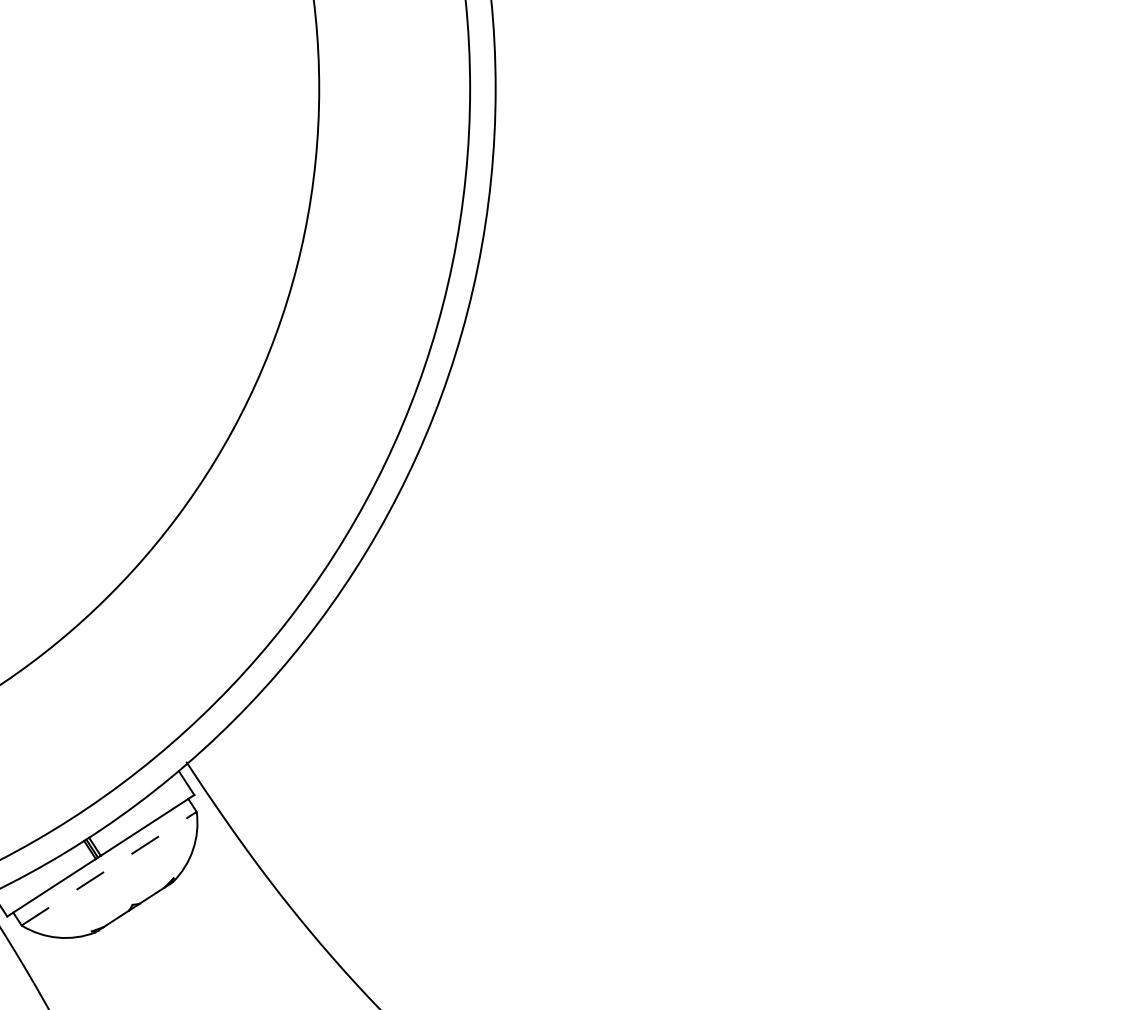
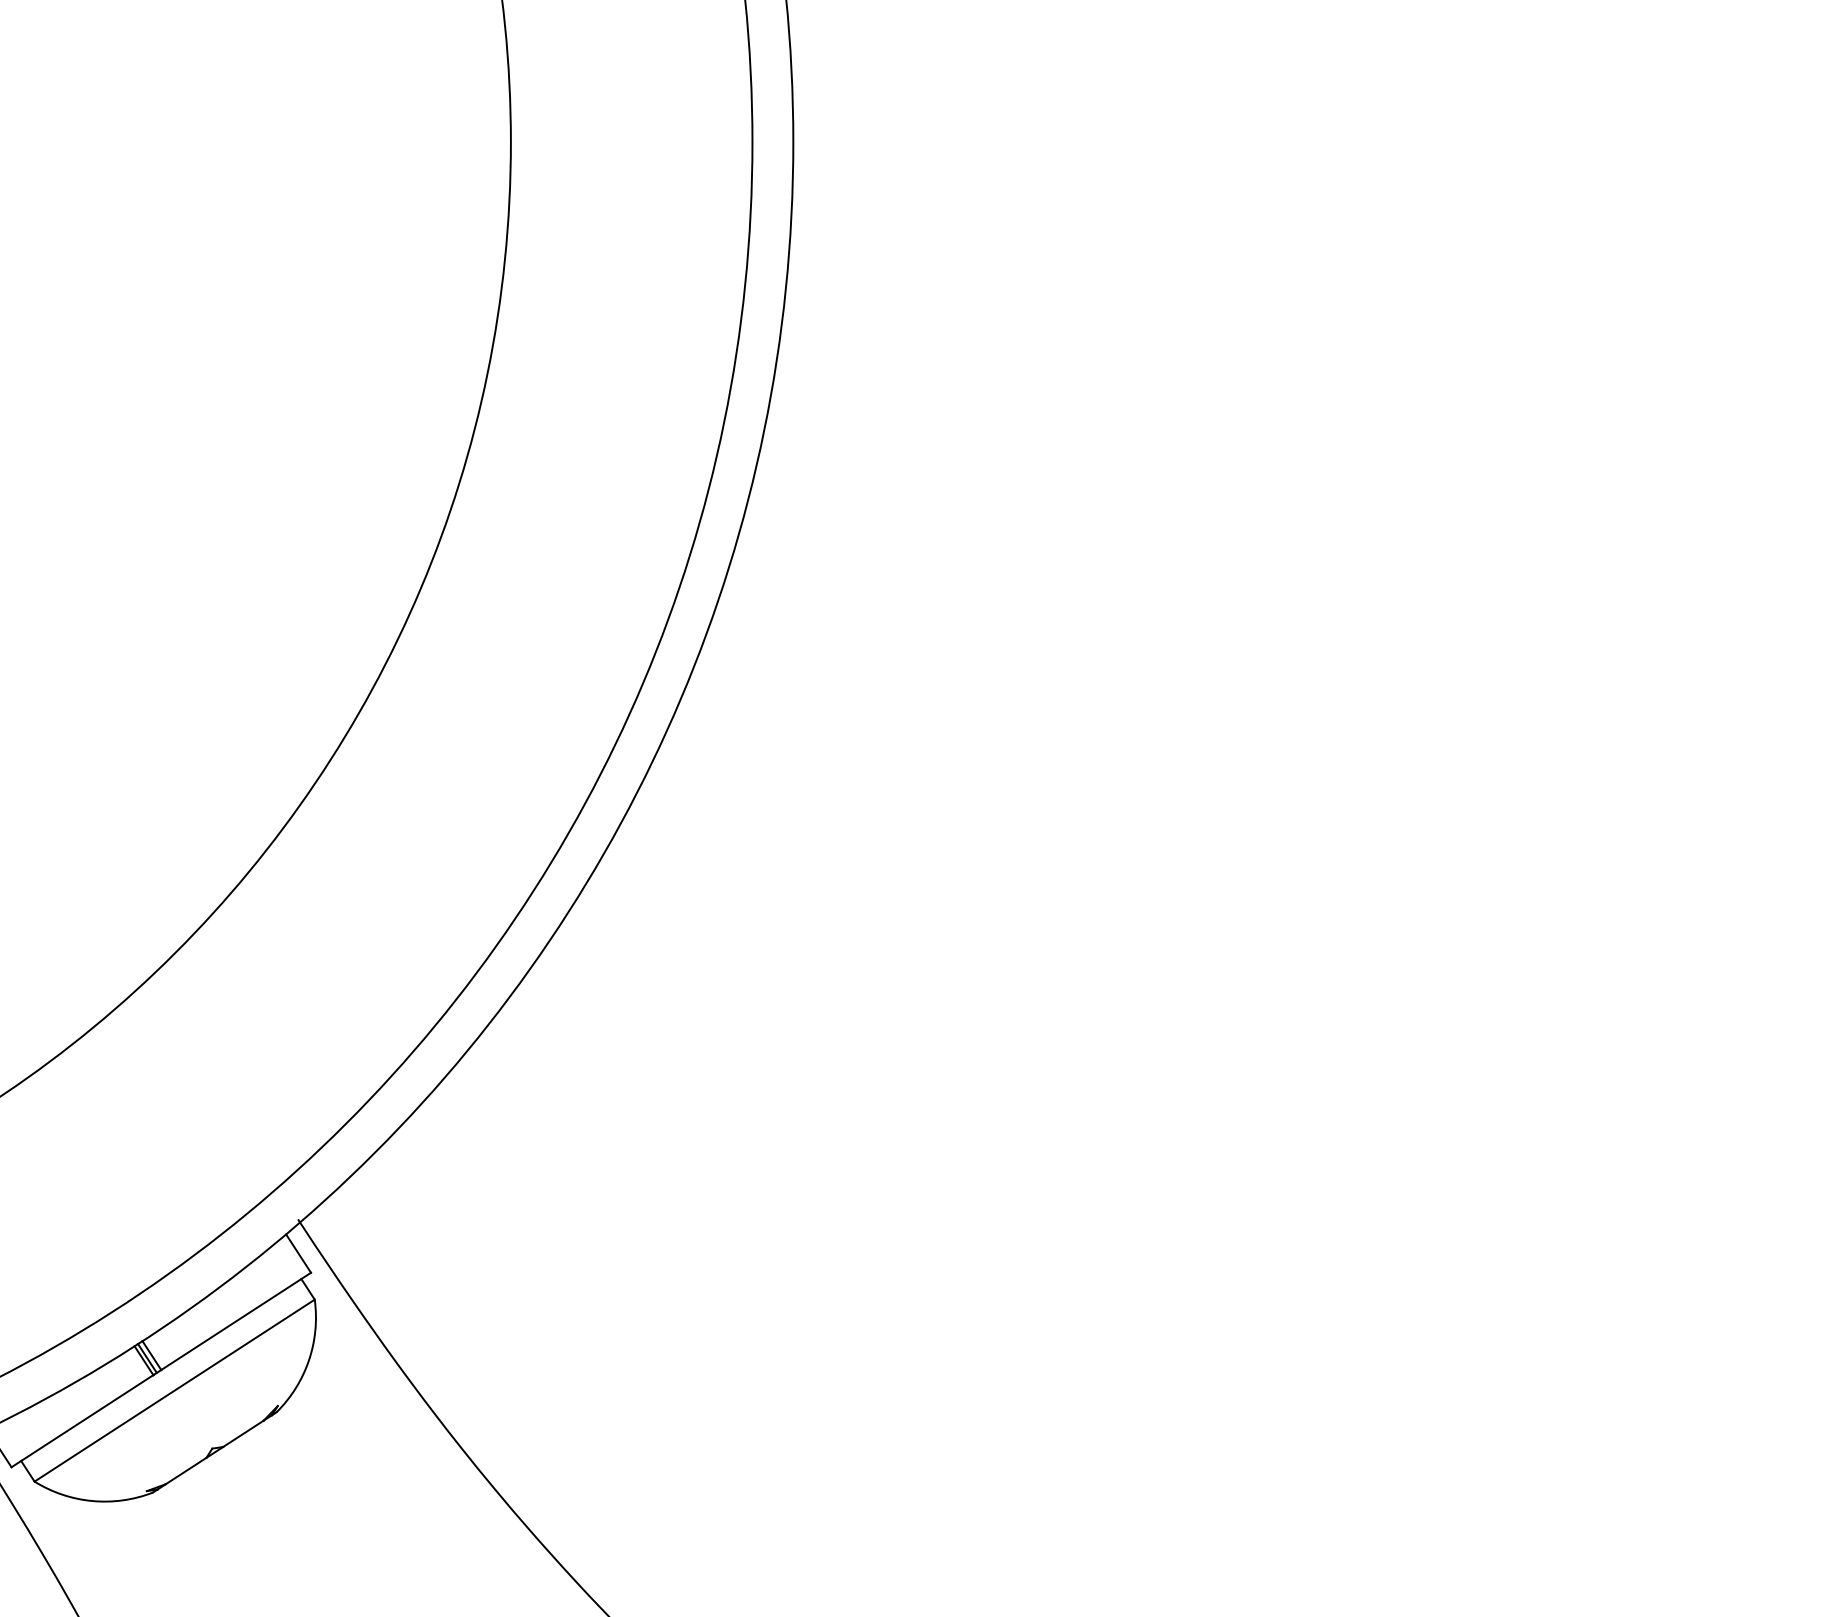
line: (109, 868) -> (175, 1390), dashed -> solid

